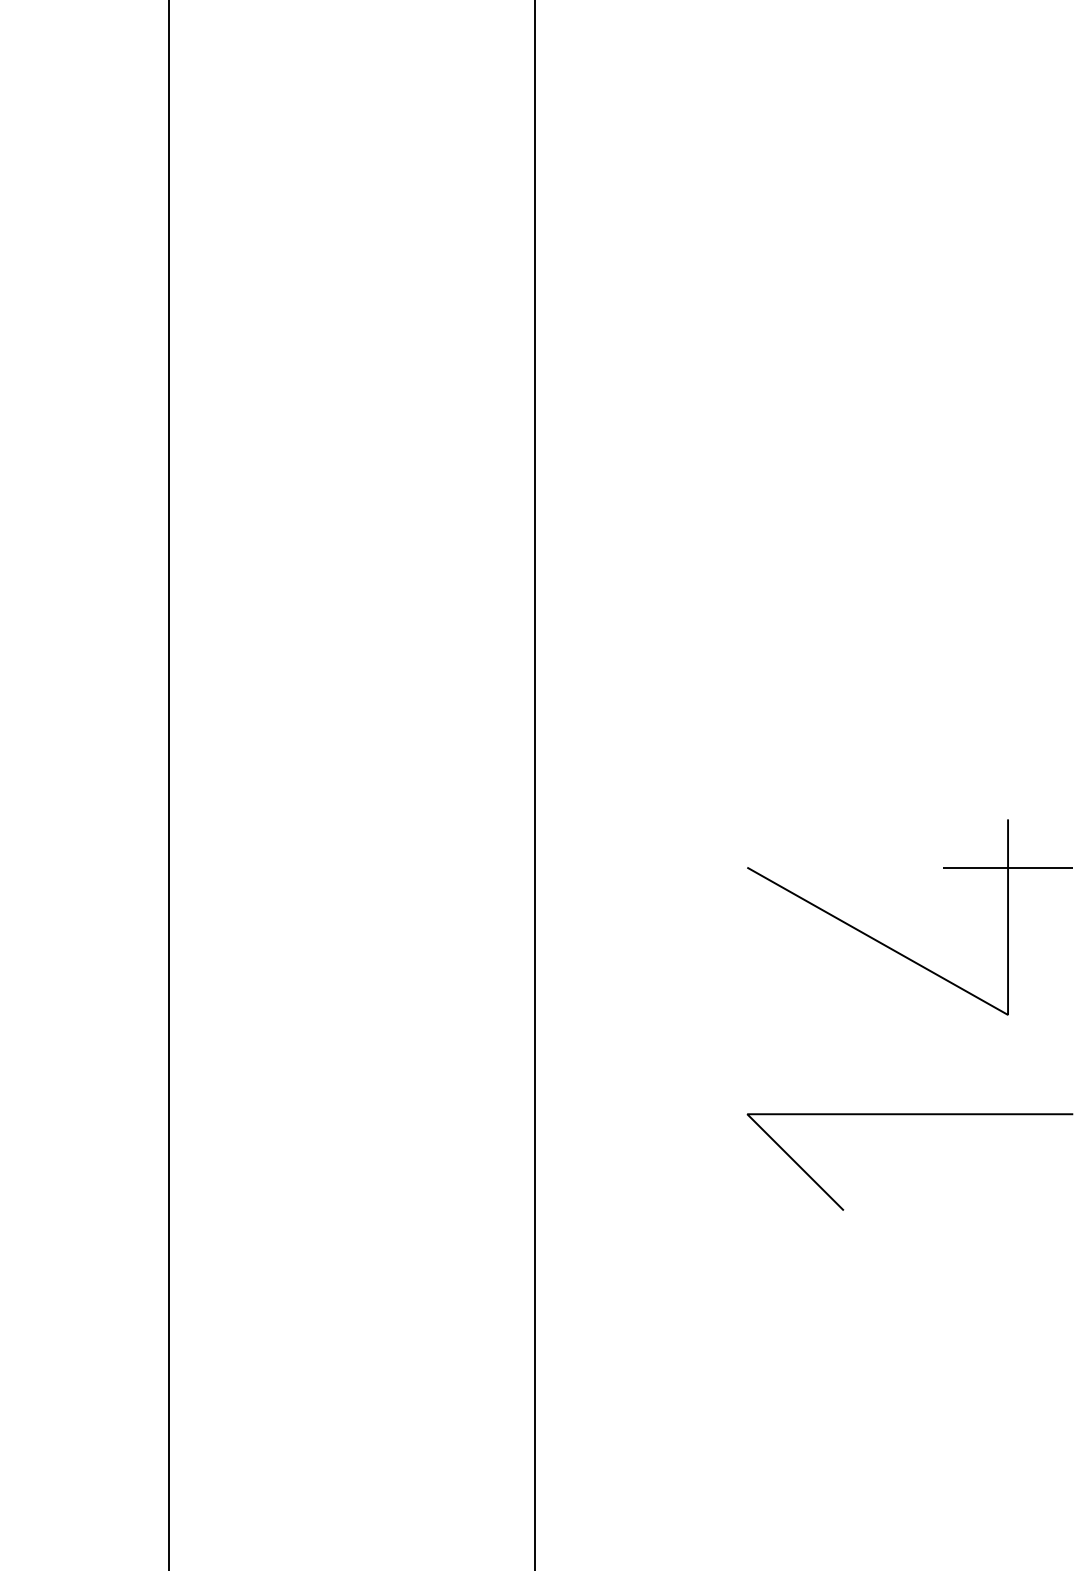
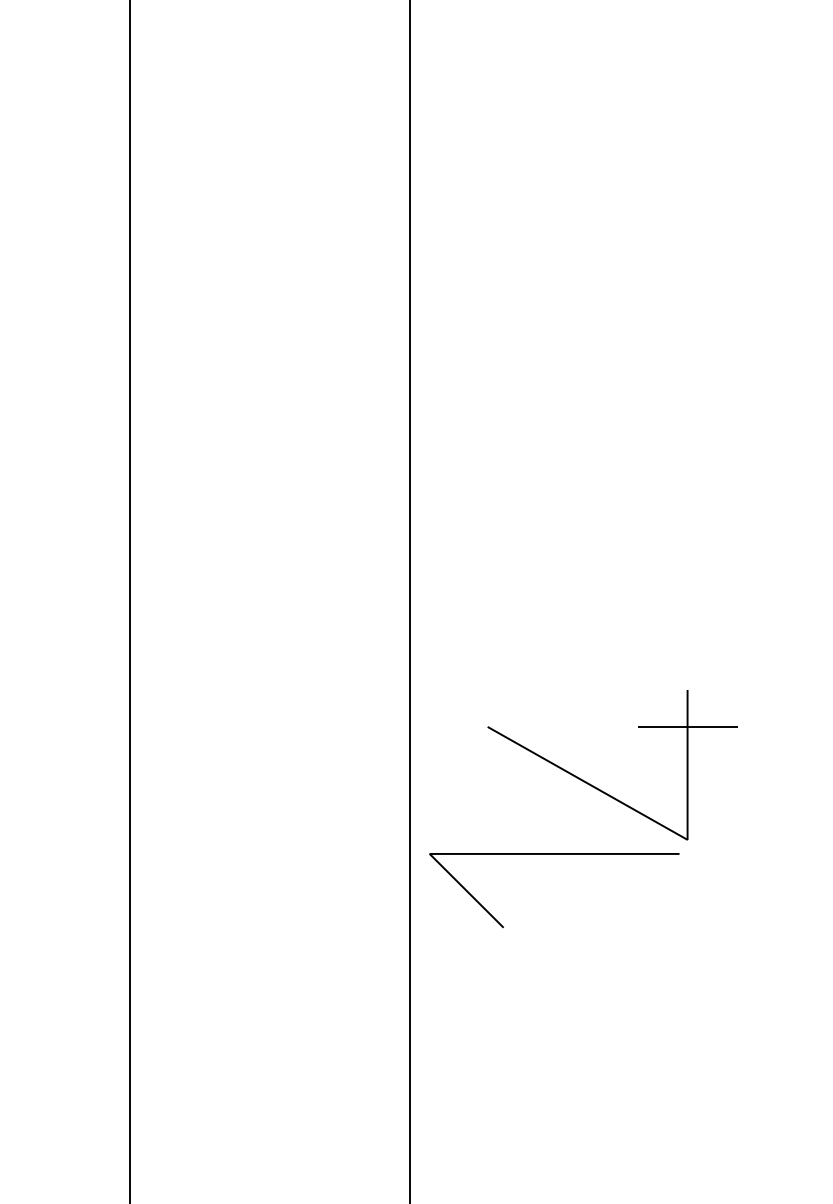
part: (890, 946) -> (597, 787), moved
line: (910, 1114) -> (554, 854), moved

